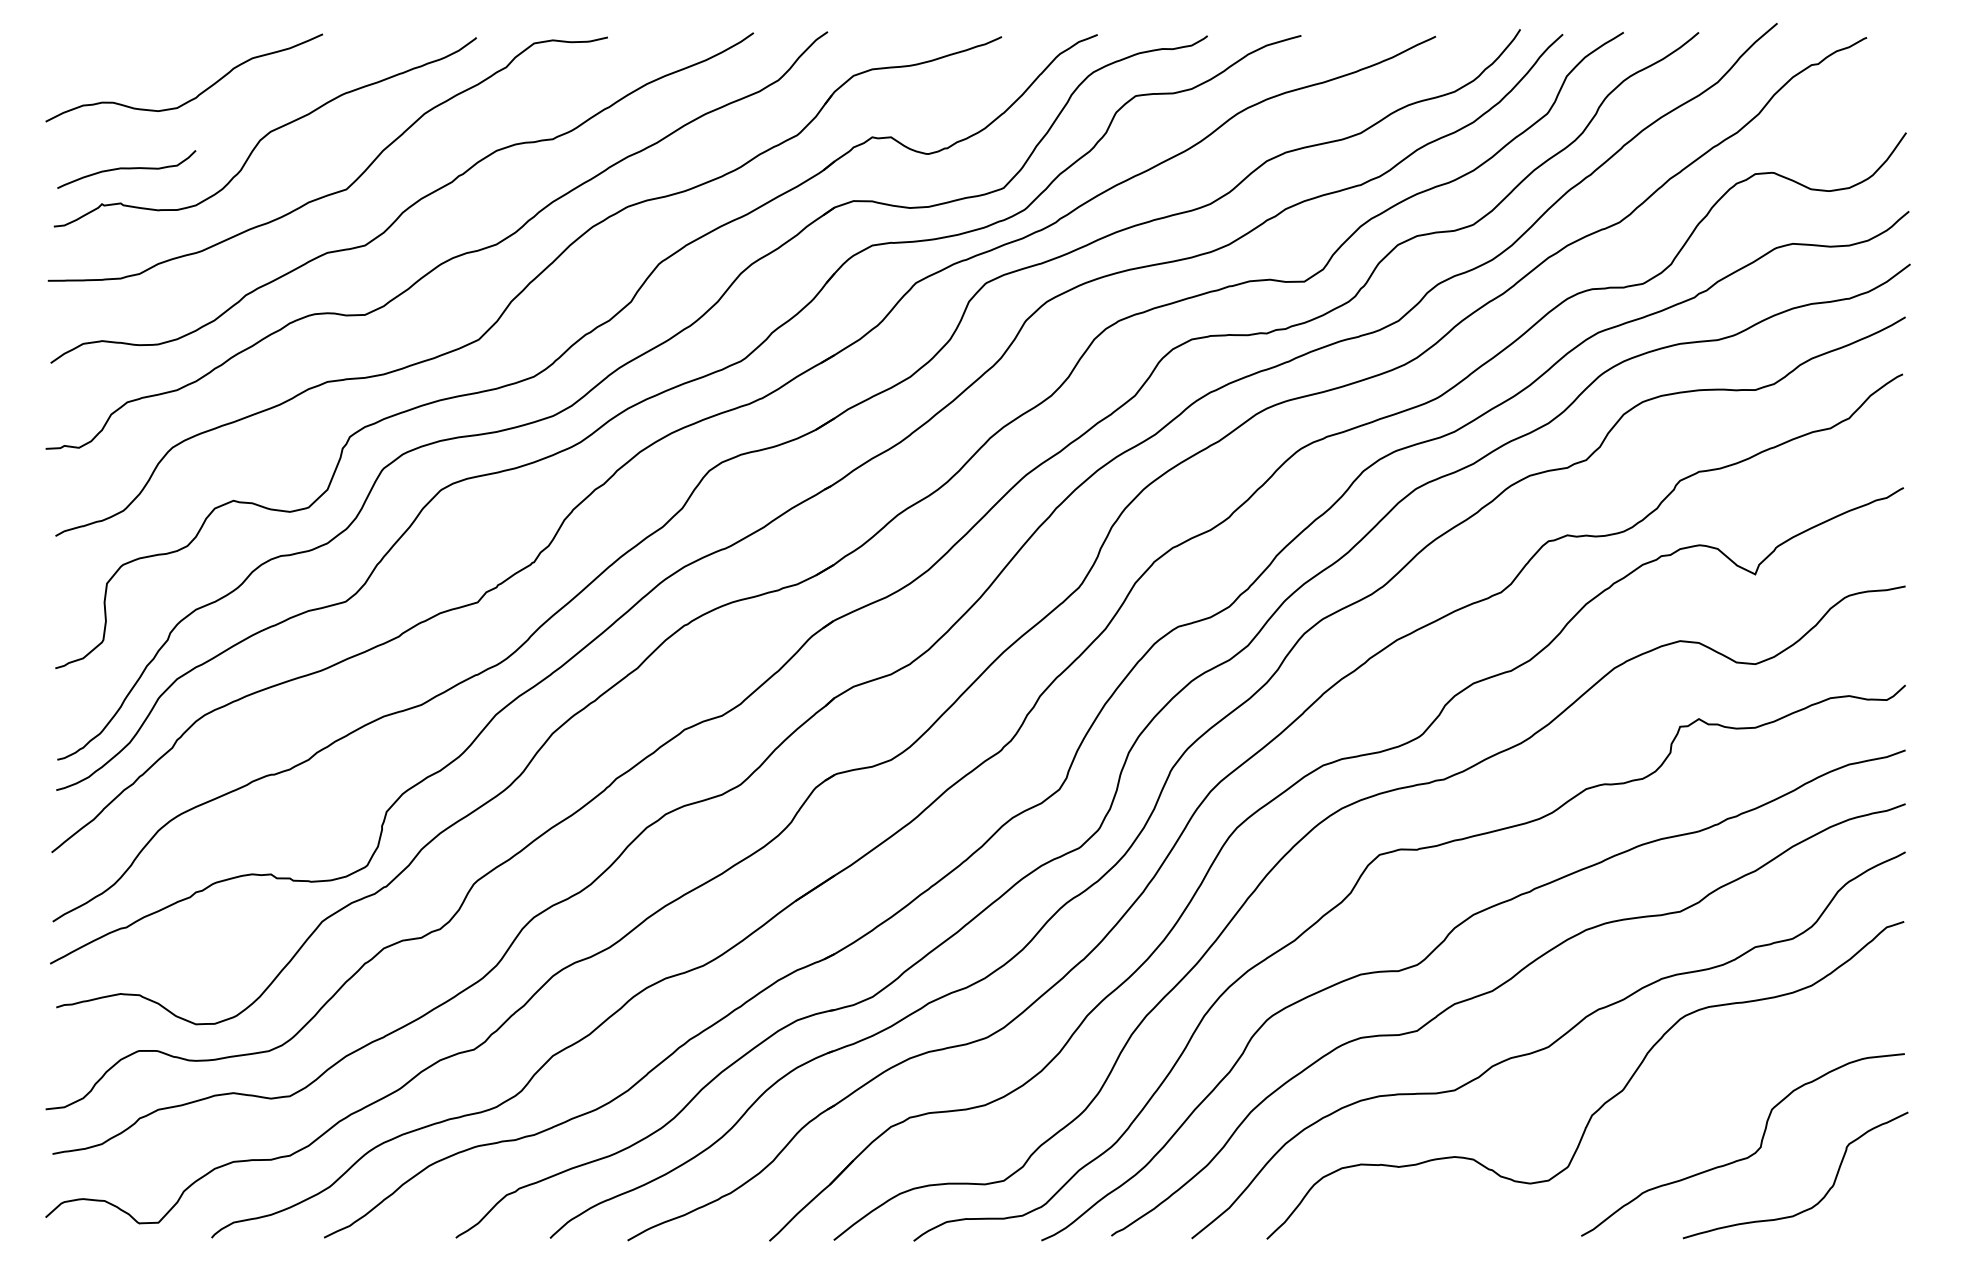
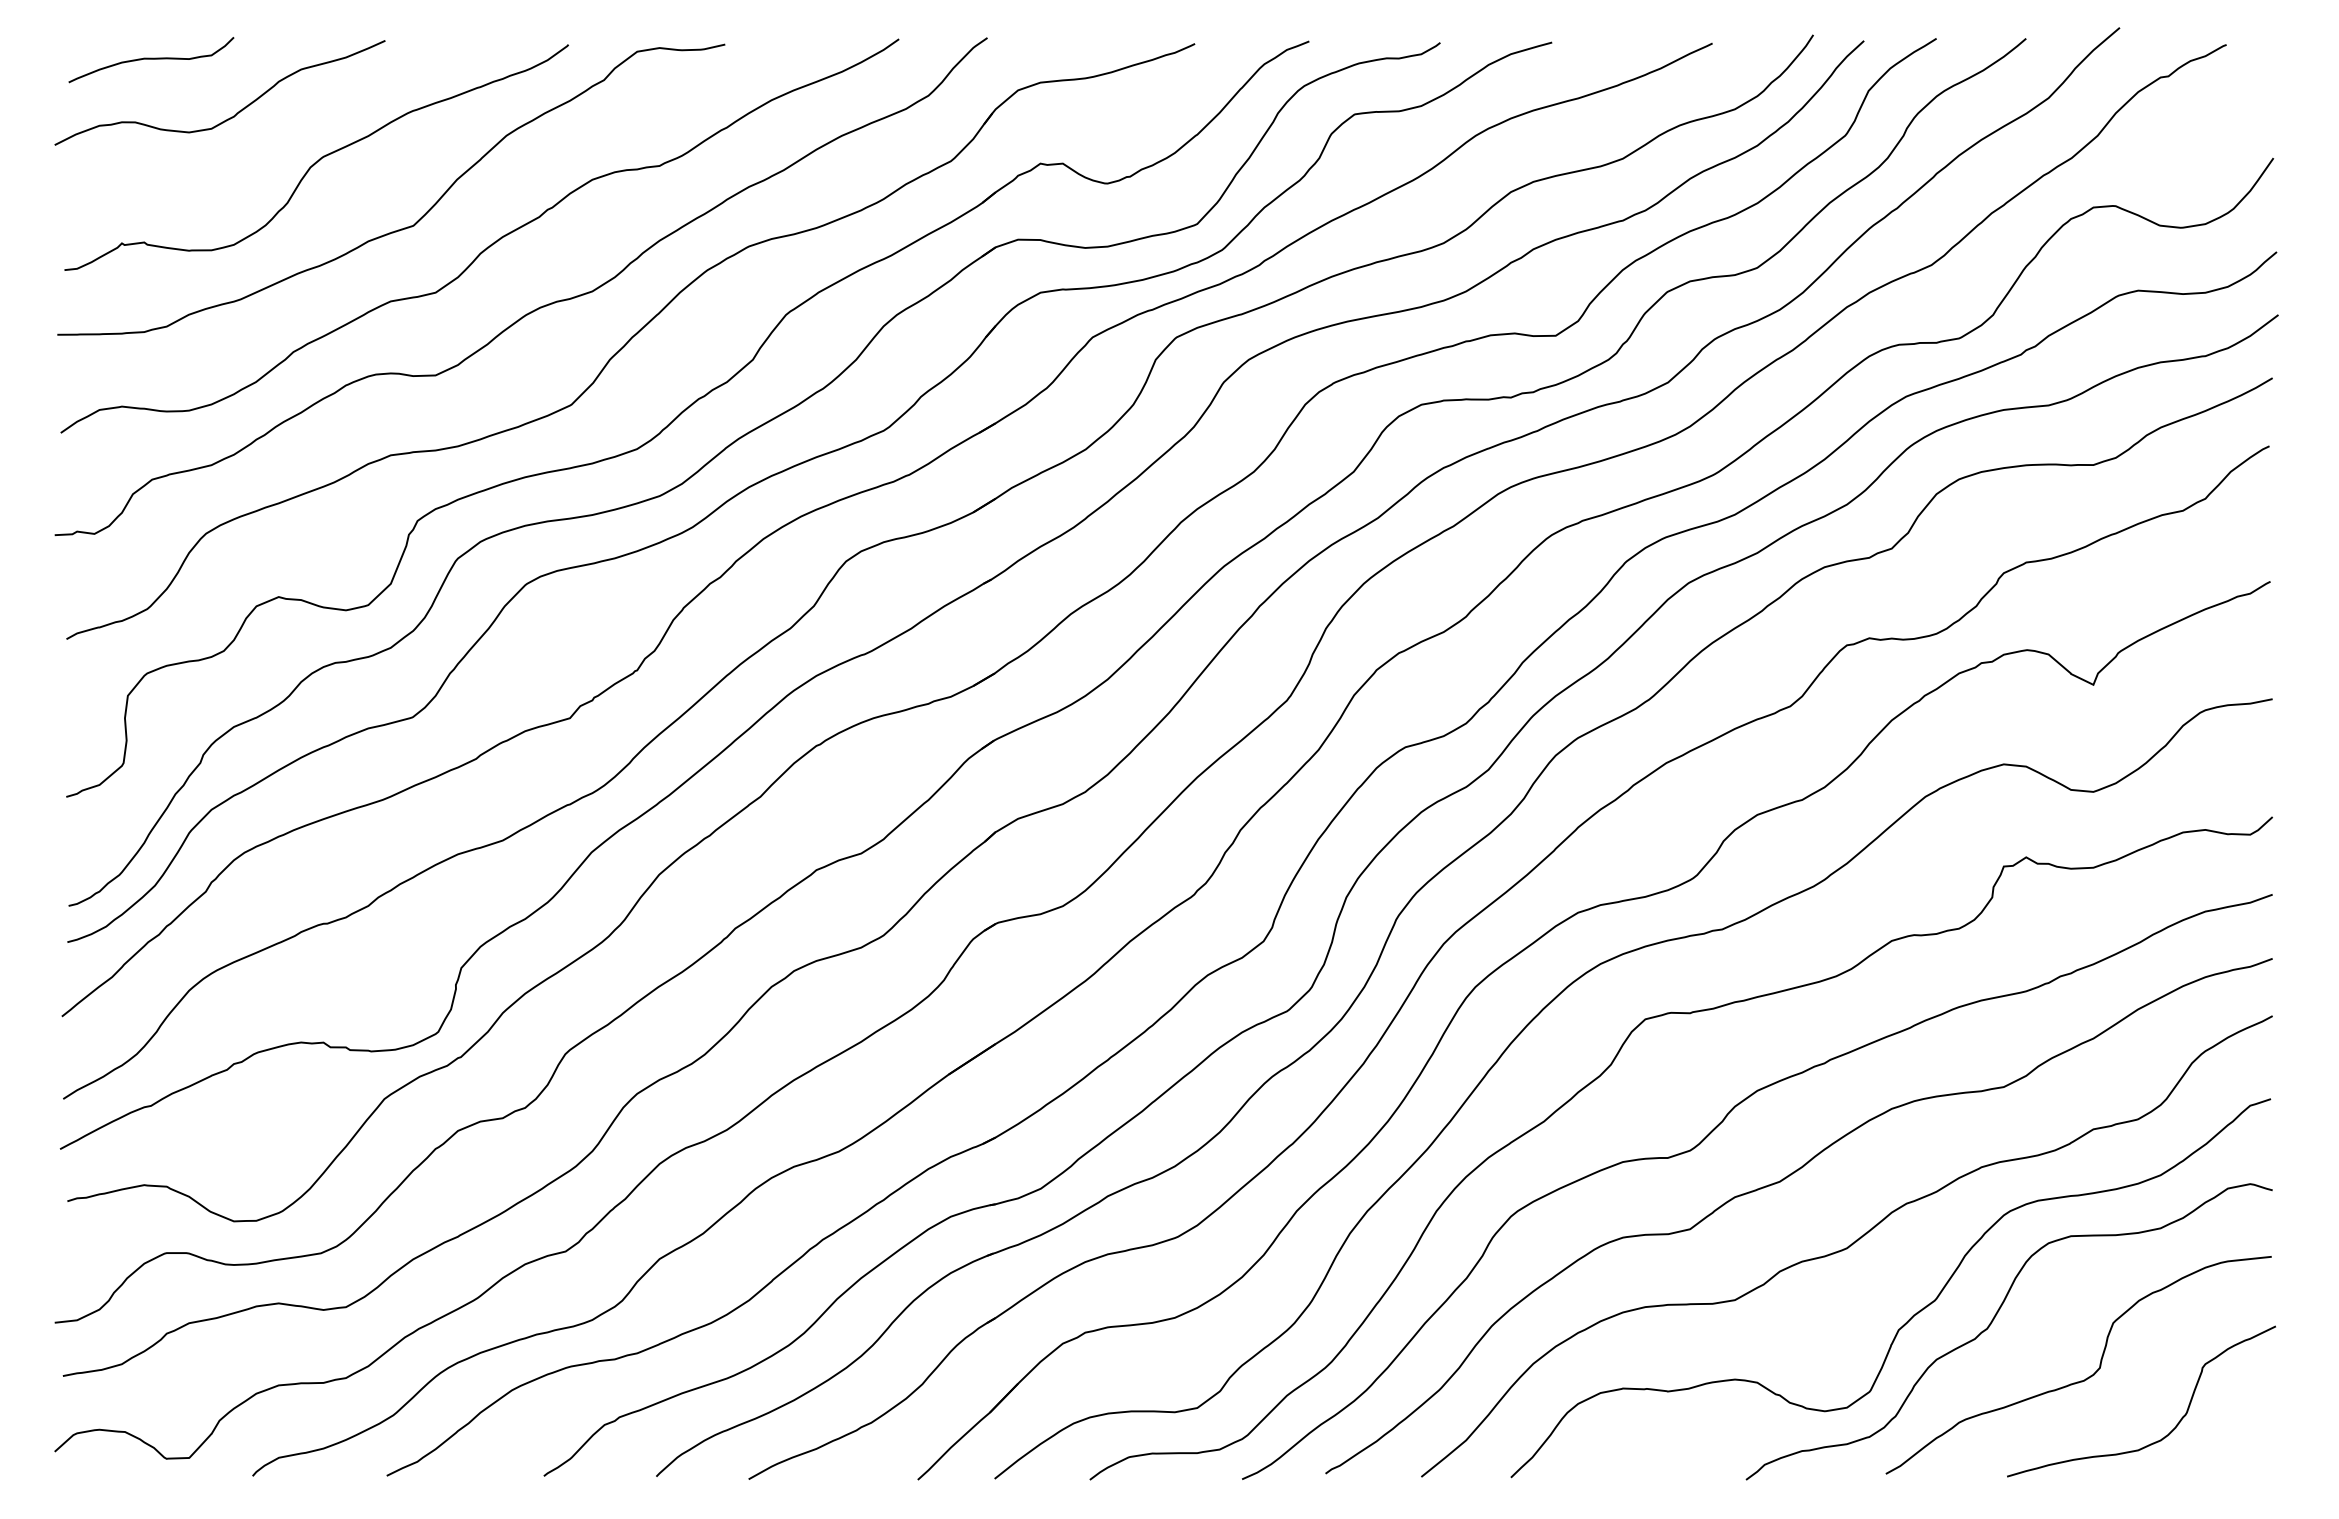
curve: (126, 169) -> (151, 59), moved
curve: (1671, 1108) -> (1993, 1321), added

